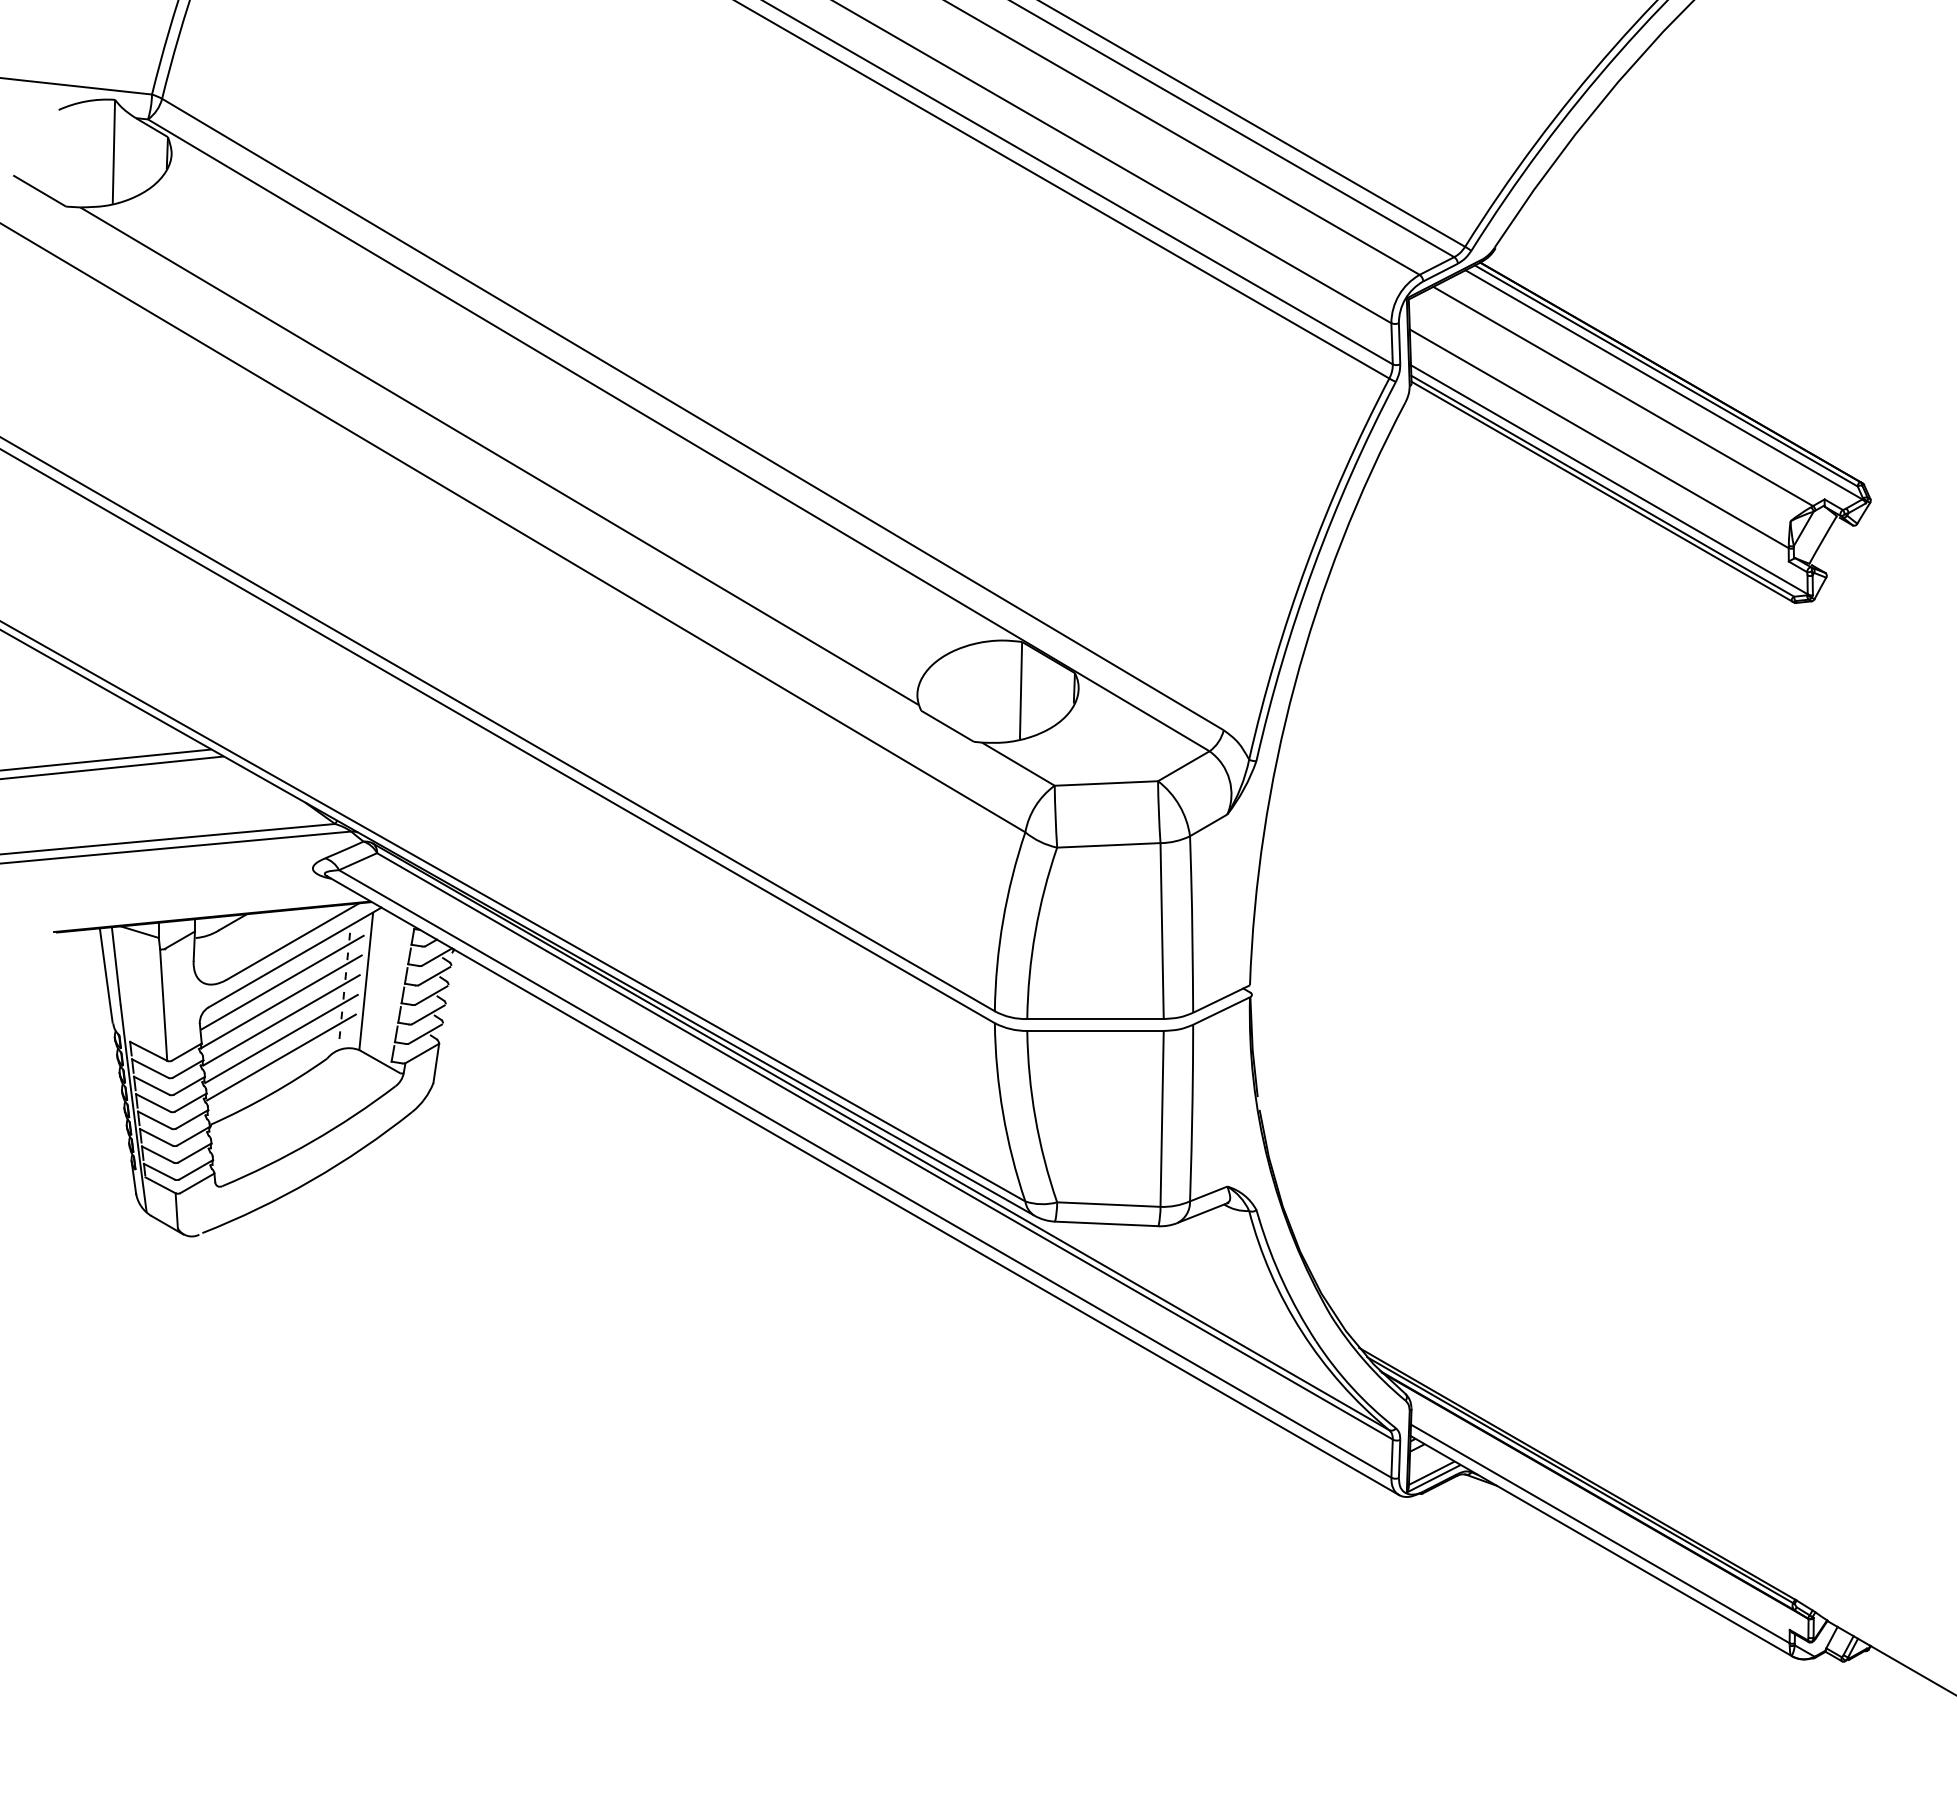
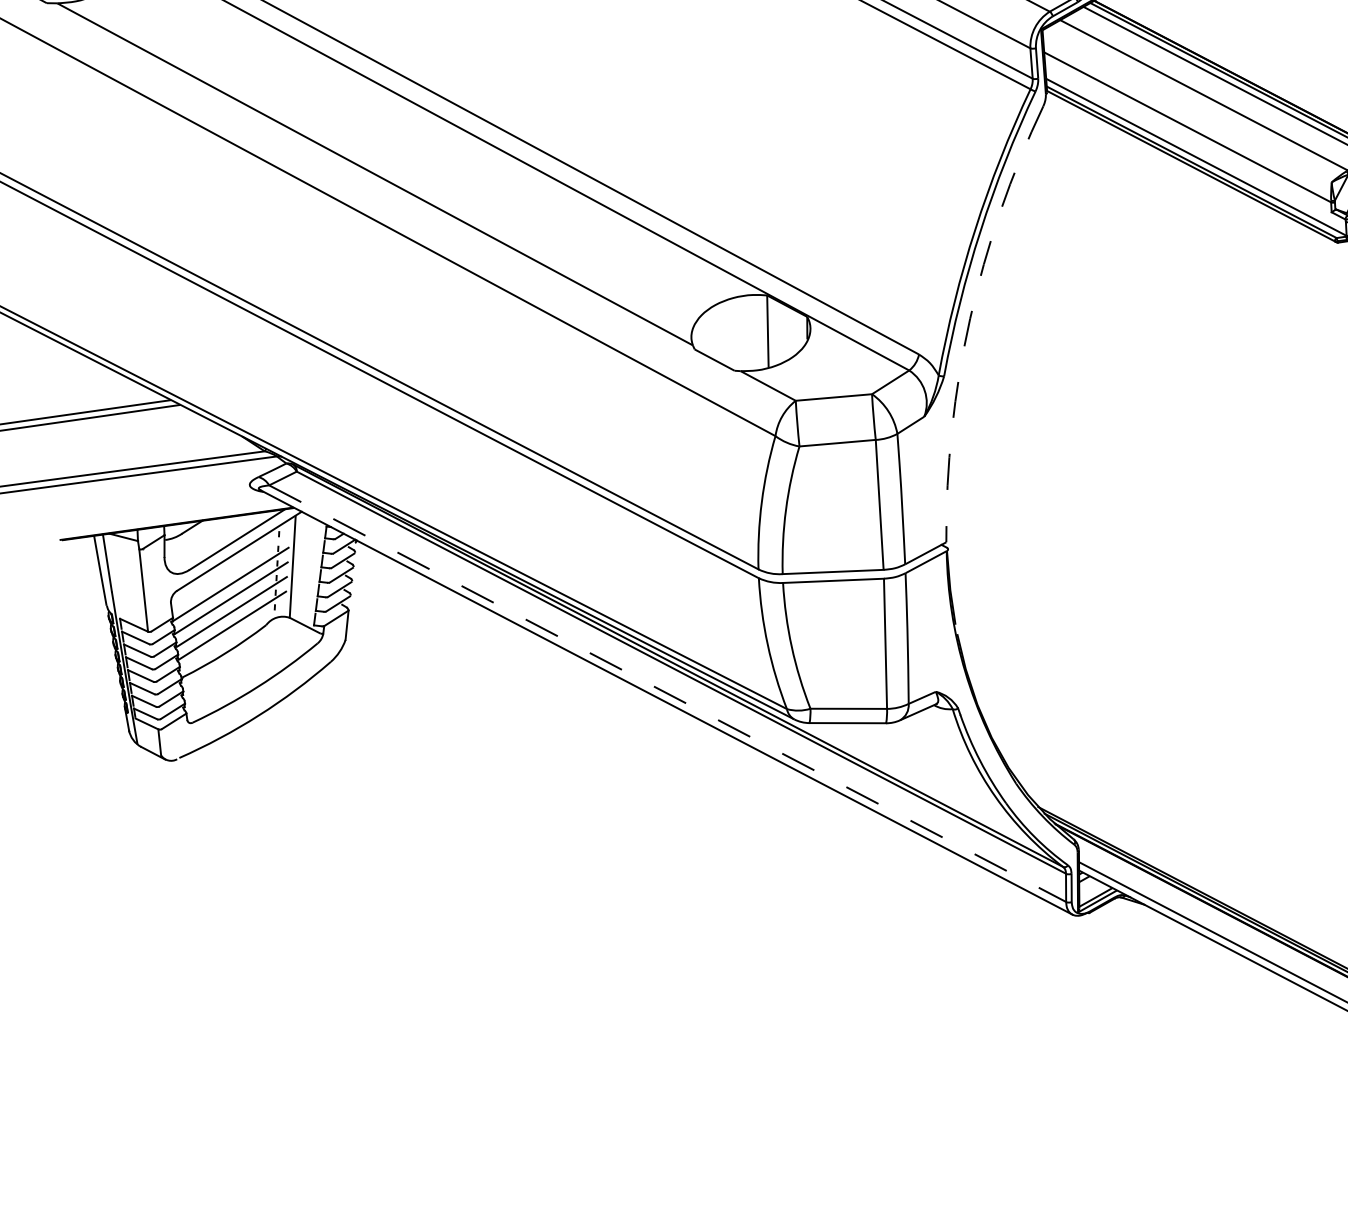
arc: (1294, 684) -> (969, 318), solid -> dashed
line: (282, 982) -> (230, 570), removed
line: (865, 1173) -> (667, 693), solid -> dashed

